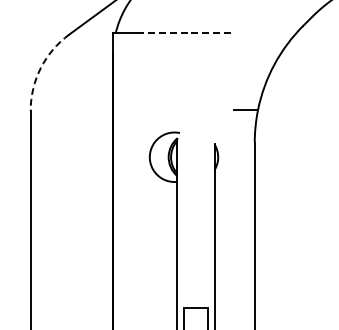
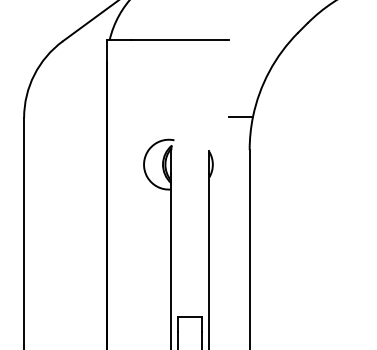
line: (186, 33) -> (180, 40), dashed -> solid
arc: (40, 67) -> (34, 74), dashed -> solid

